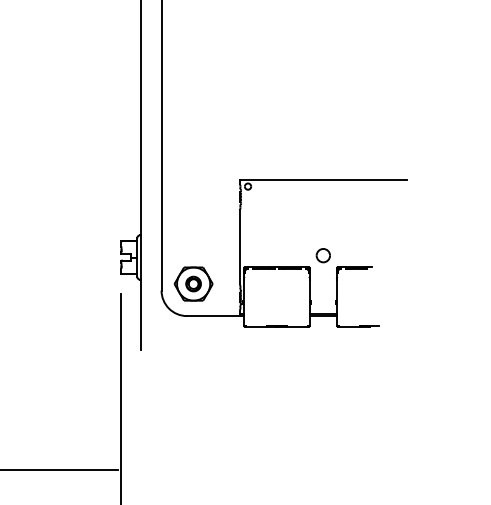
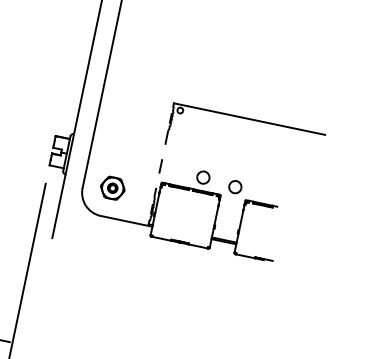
line: (239, 247) -> (161, 163), solid -> dashed
part: (286, 252) -> (202, 177), added
part: (193, 283) -> (112, 187), size x0.7

